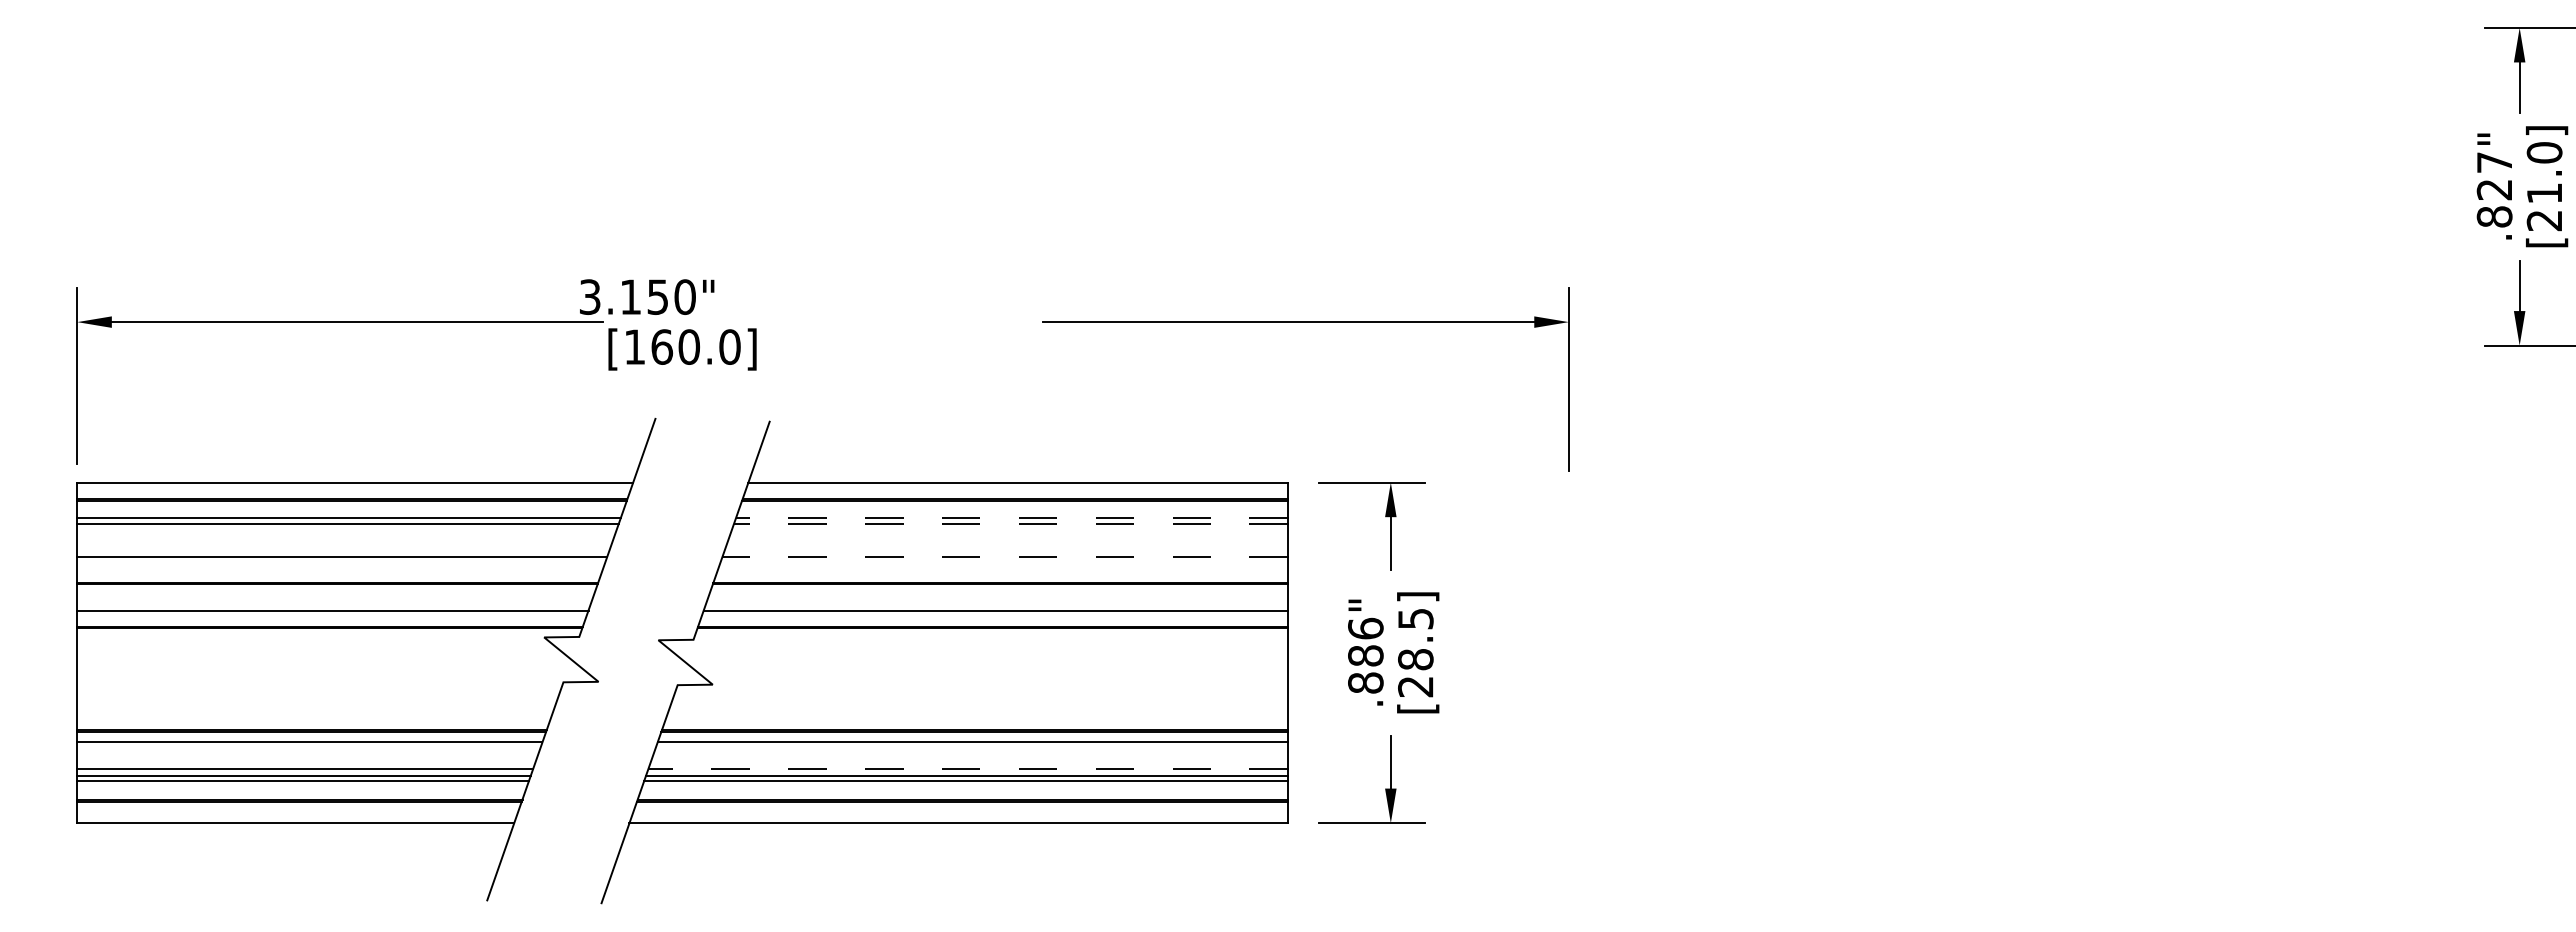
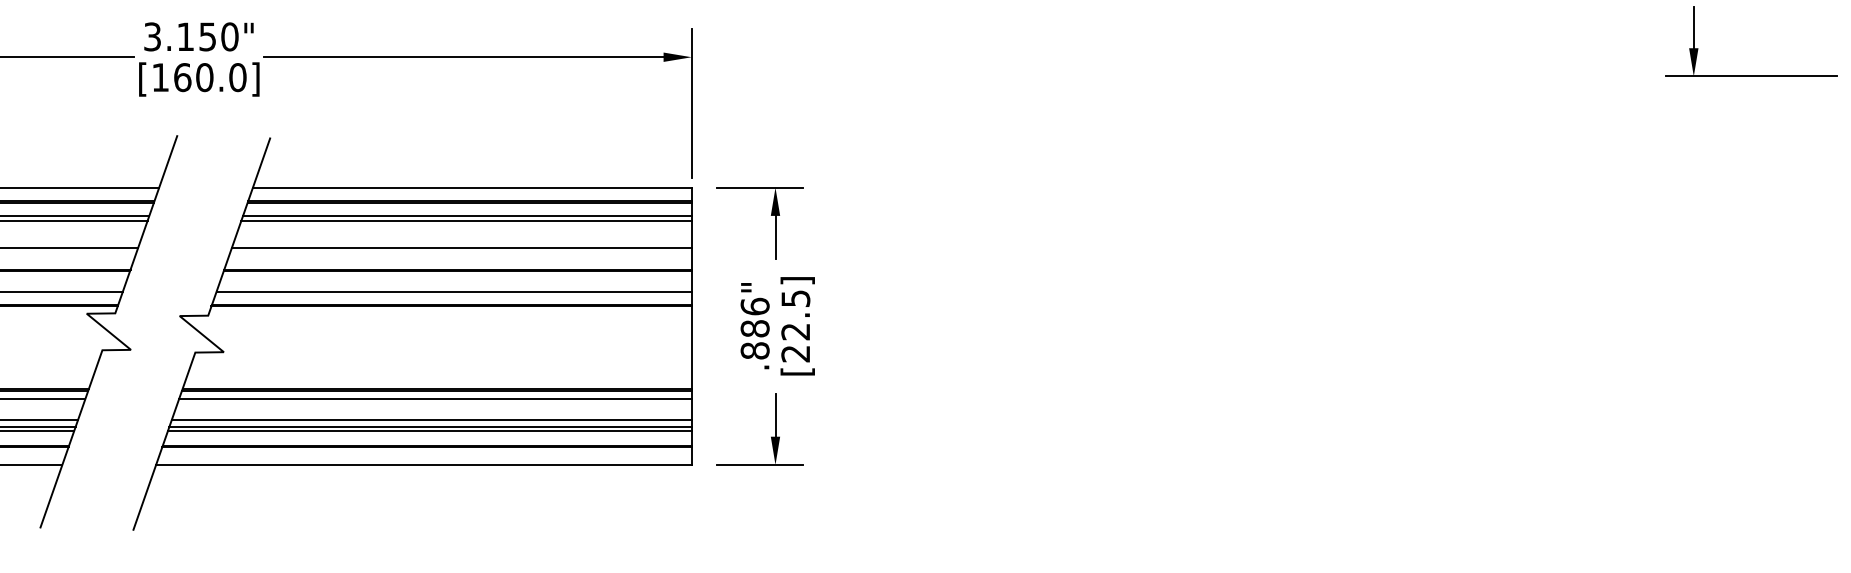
text: (647, 296) -> (199, 36), moved
part: (1305, 322) -> (477, 57), moved
line: (1012, 517) -> (467, 216), dashed -> solid
line: (1011, 523) -> (466, 221), dashed -> solid
line: (1005, 556) -> (462, 247), dashed -> solid
text: (1415, 659) -> (795, 331), [28.5] -> [22.5]
line: (968, 768) -> (431, 420), dashed -> solid

